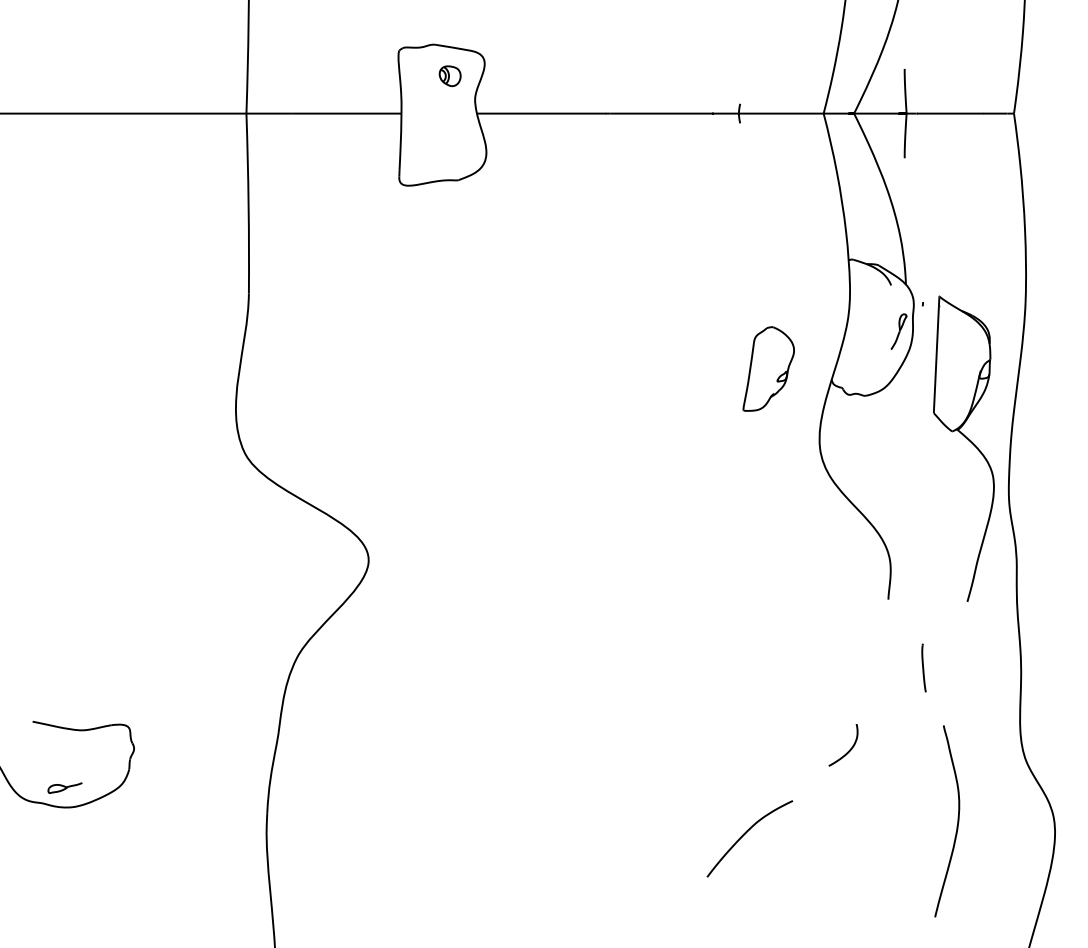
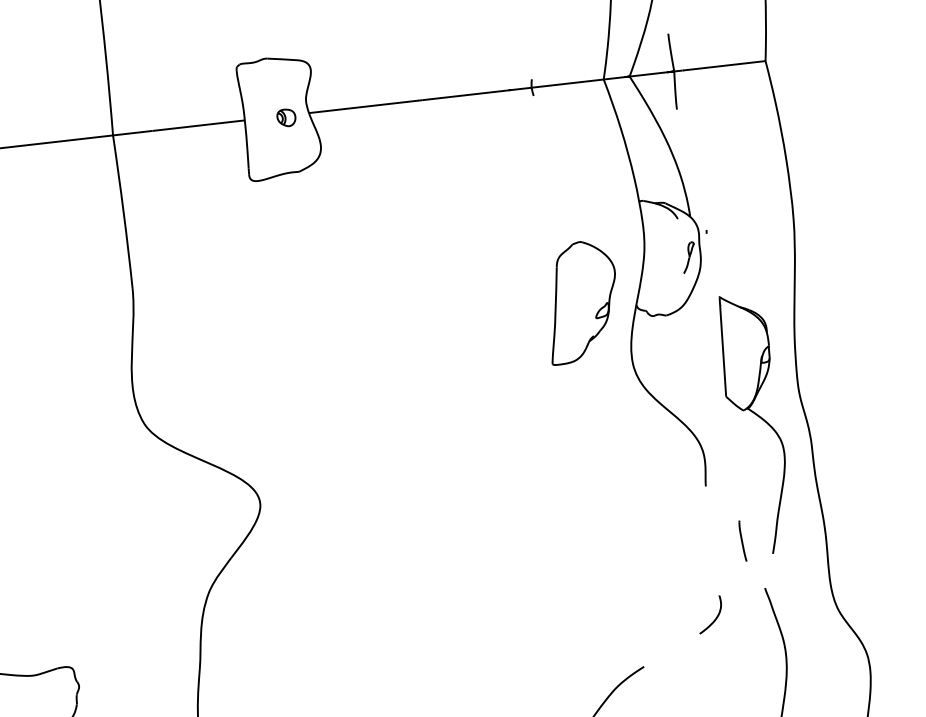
part: (449, 76) -> (285, 118), moved
part: (768, 368) -> (581, 301), size x1.67
part: (969, 441) -> (759, 417), moved
part: (848, 750) -> (714, 618), moved

